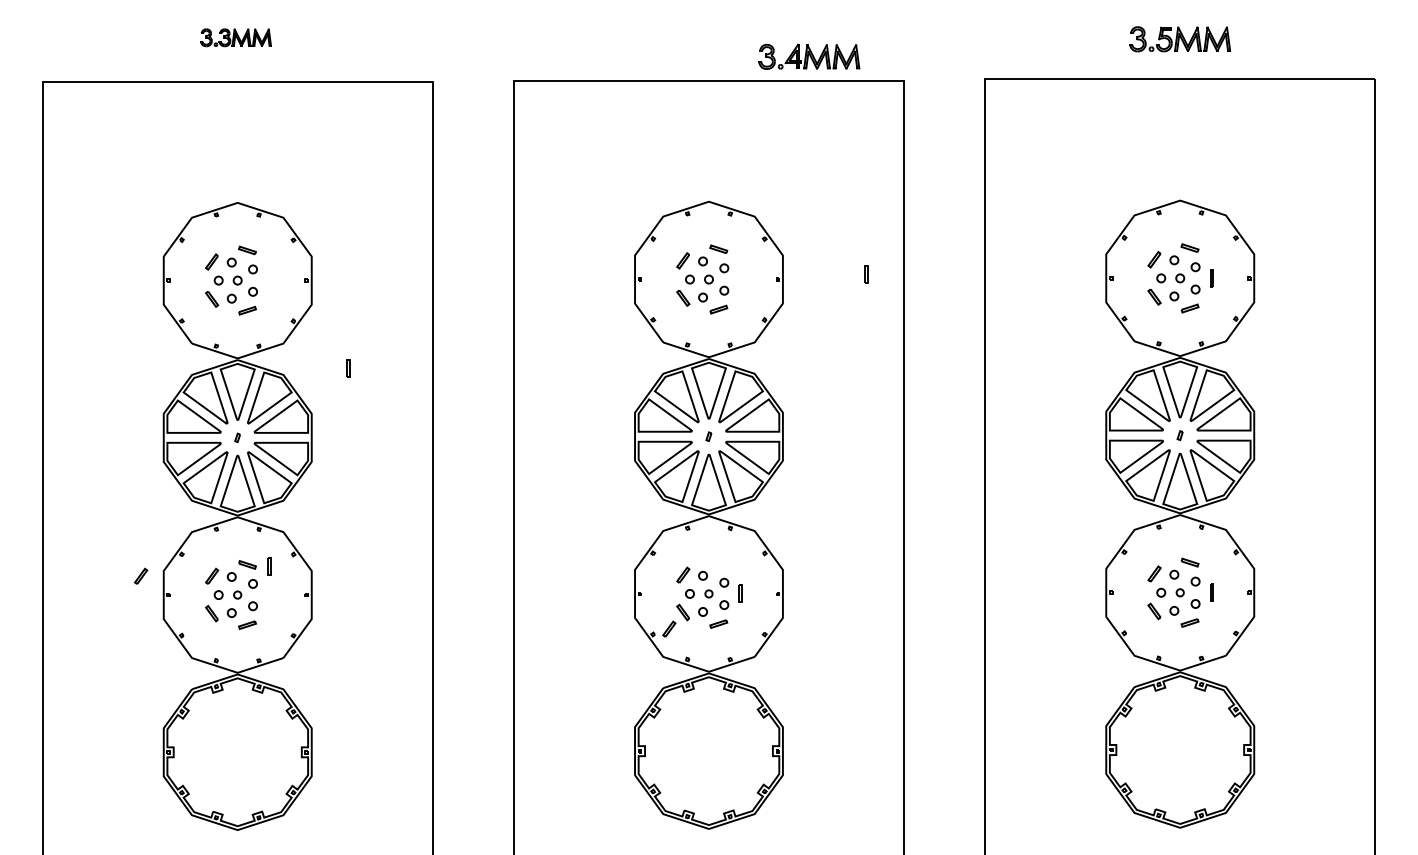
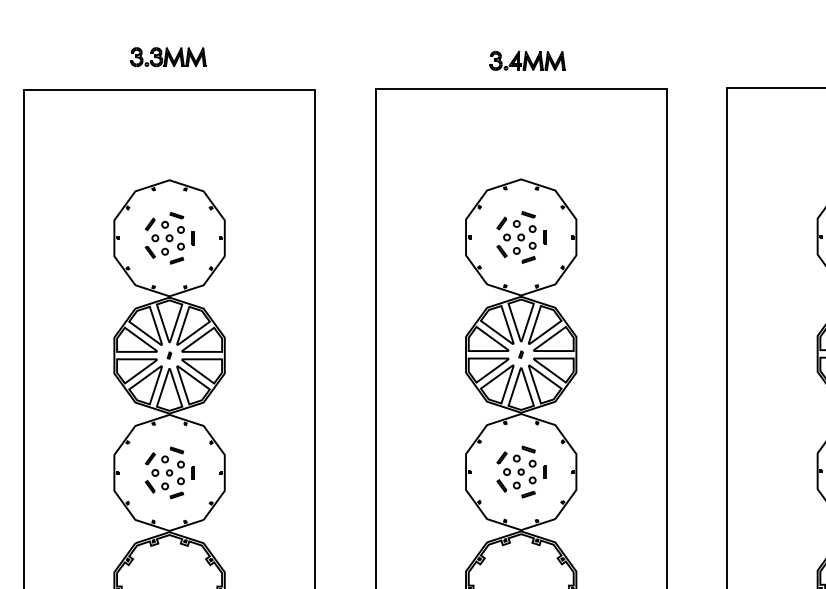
part: (235, 37) -> (167, 56), size x1.43
part: (809, 56) -> (527, 60), moved
part: (866, 274) -> (544, 237), moved
part: (348, 368) -> (193, 238), moved
part: (718, 563) -> (528, 449), added
part: (269, 566) -> (193, 473), moved
part: (141, 575) -> (97, 458), removed
part: (669, 628) -> (491, 497), removed

